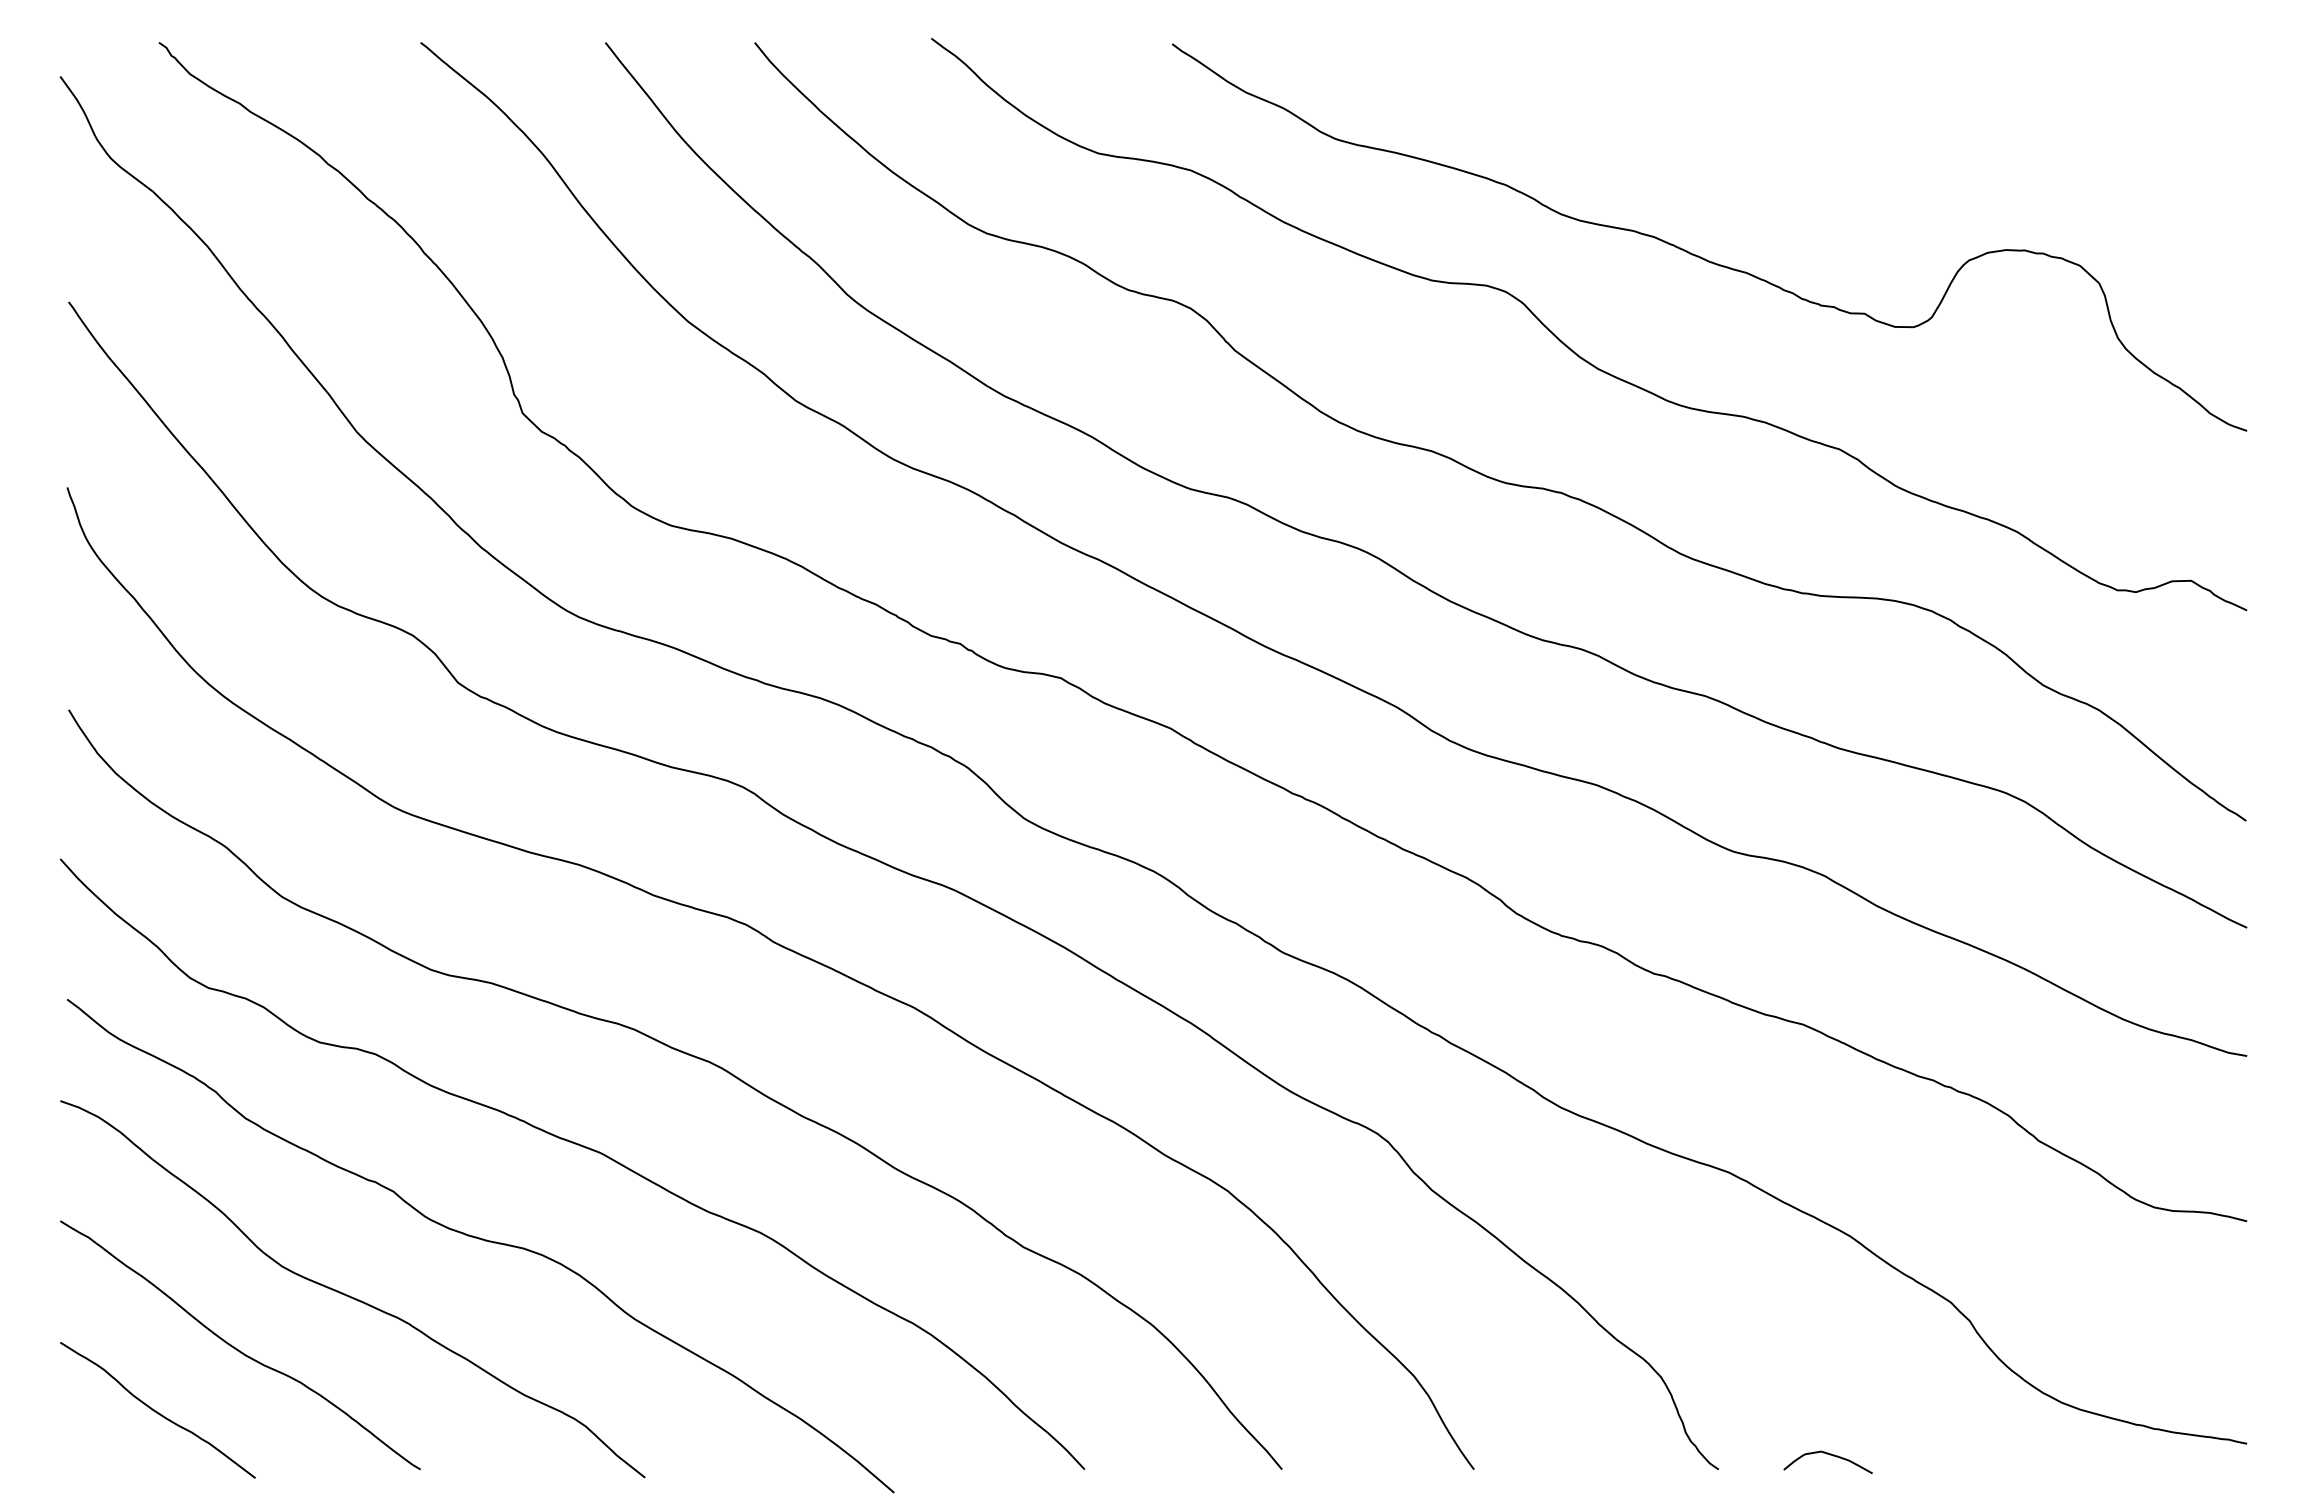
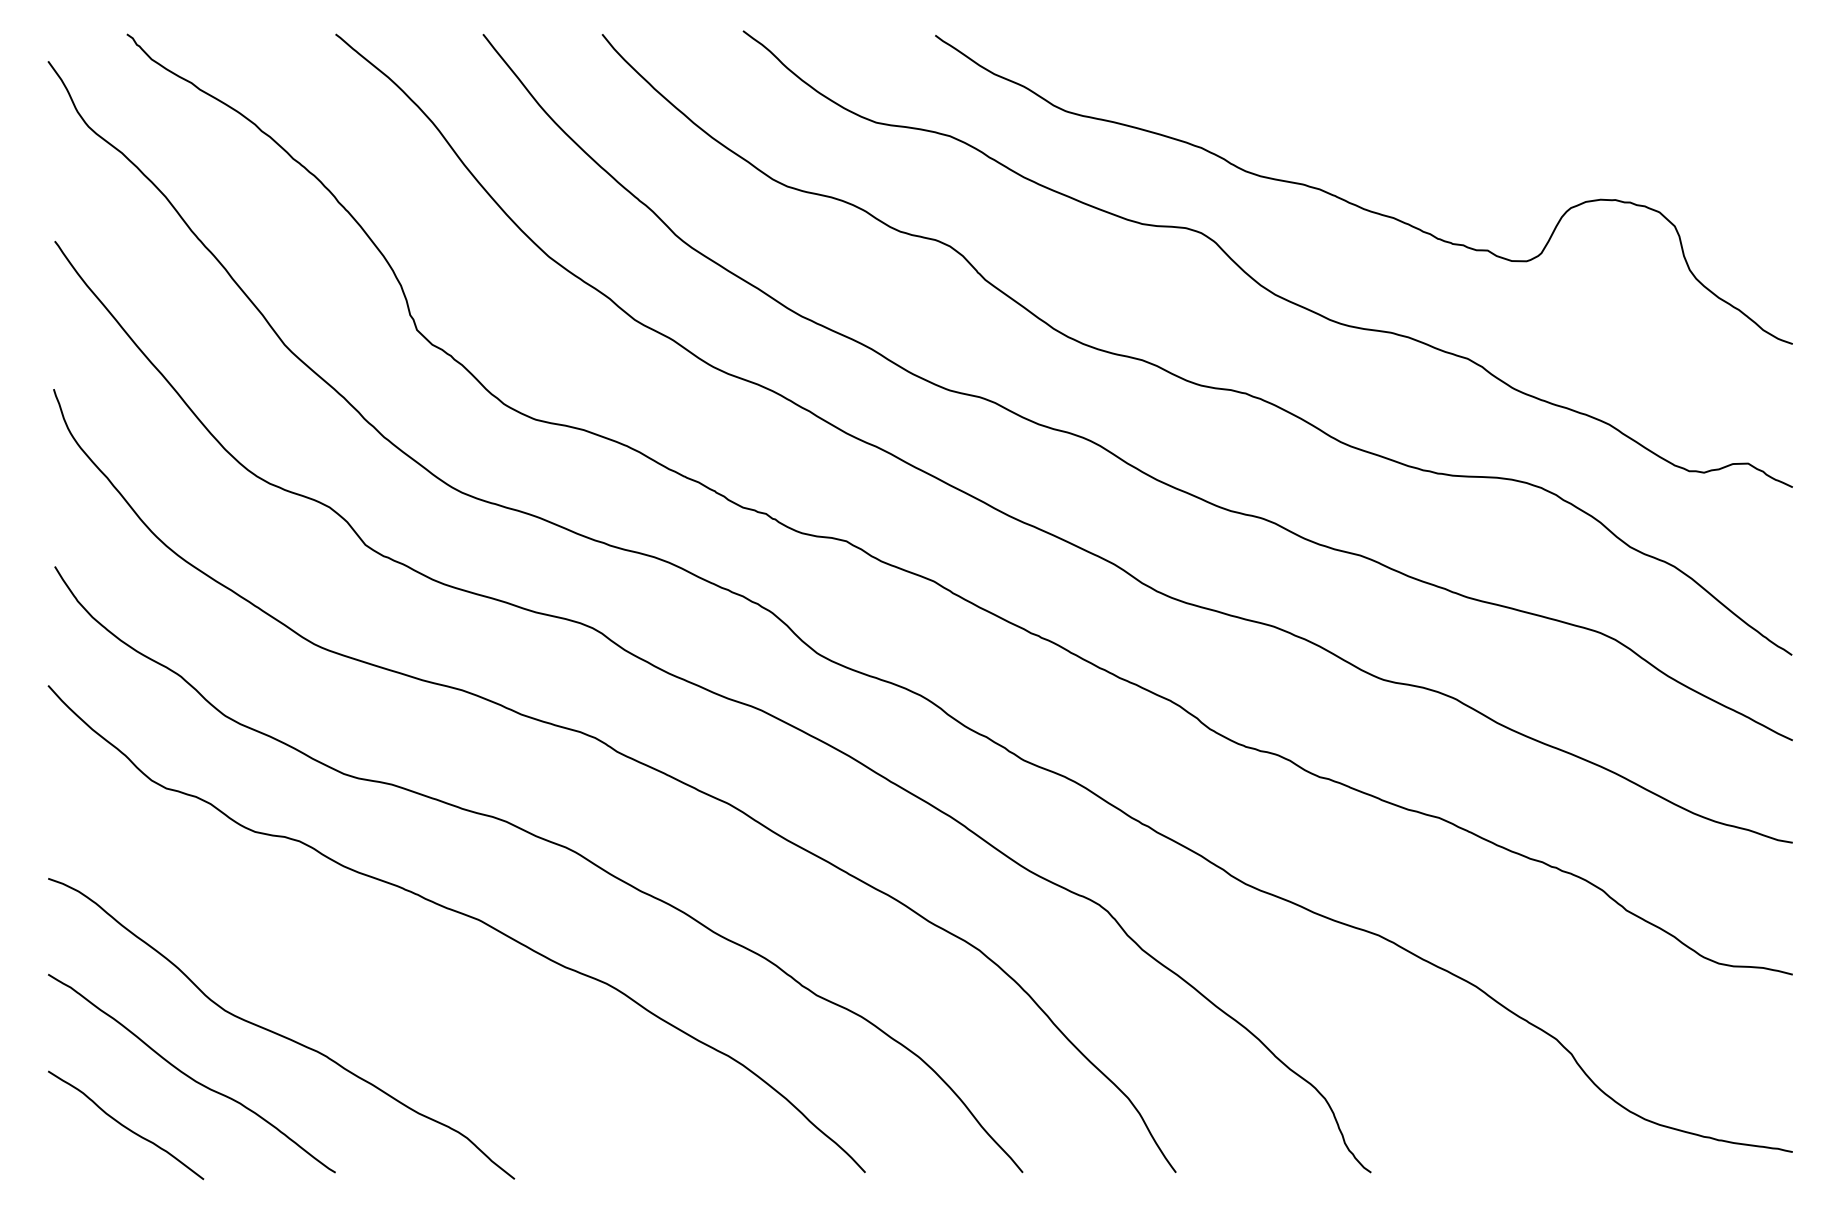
curve: (481, 1240) -> (384, 989), removed
curve: (1829, 1455) -> (1459, 1161), removed

